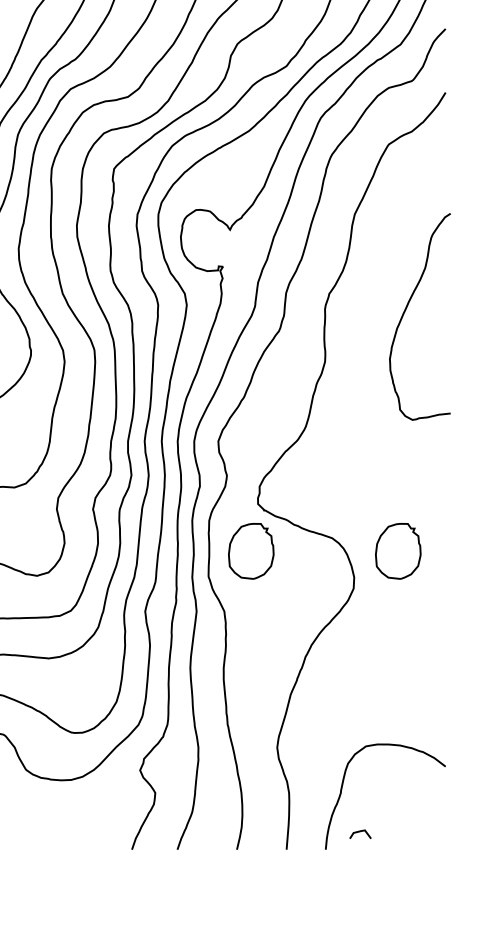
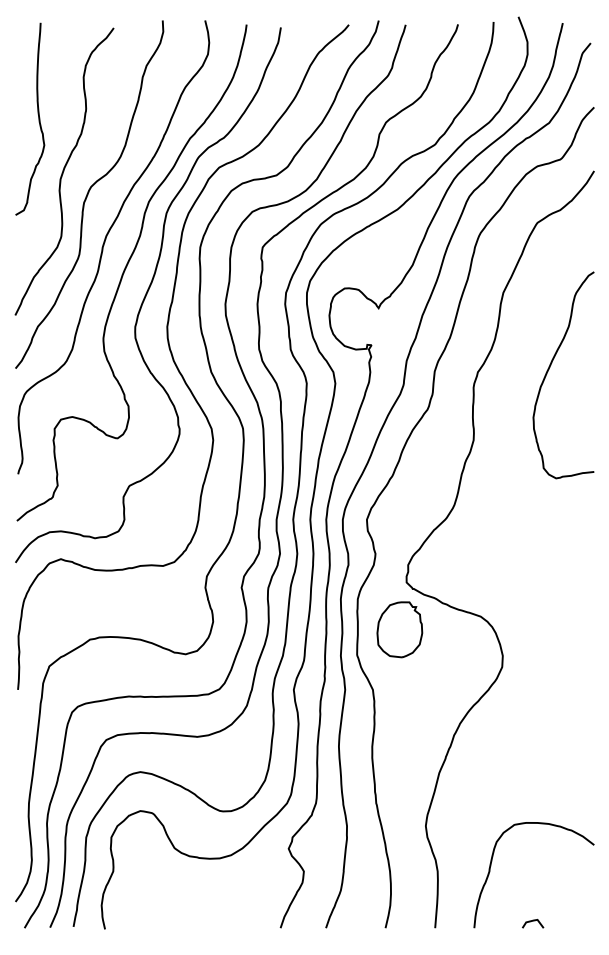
curve: (405, 311) -> (549, 369), moved
part: (397, 551) -> (546, 629), removed
line: (360, 832) -> (533, 921), moved

